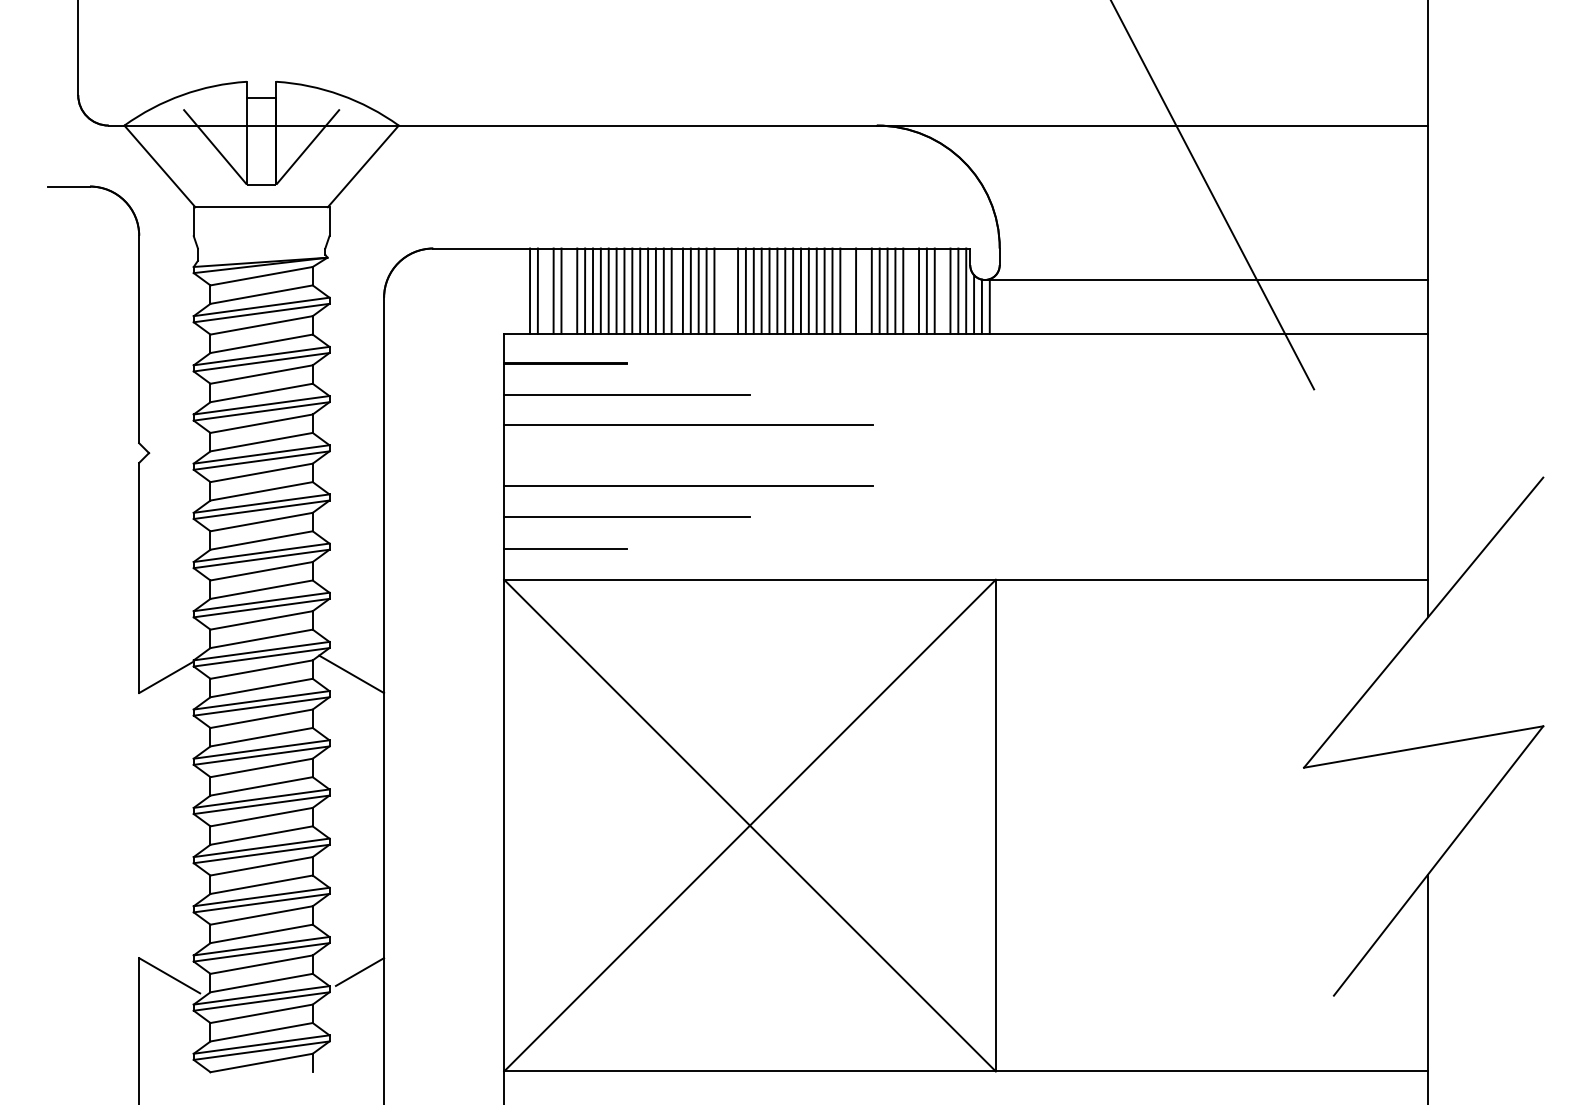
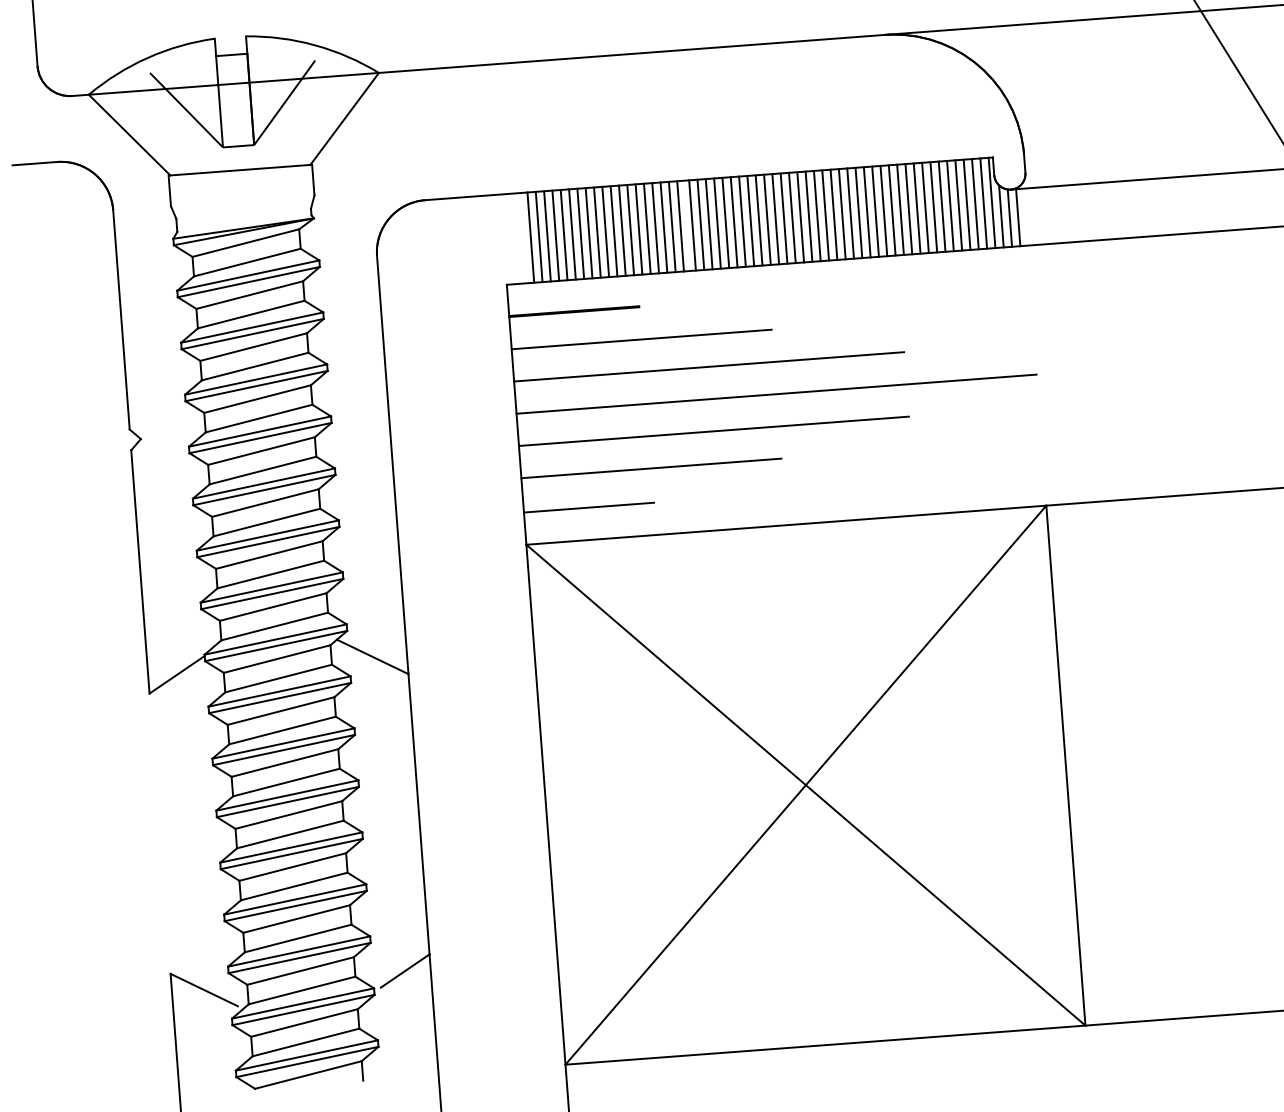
line: (545, 290) -> (547, 235), added
line: (569, 290) -> (572, 233), added
line: (722, 290) -> (734, 221), added
line: (730, 290) -> (742, 220), added
line: (848, 290) -> (867, 211), added
line: (863, 290) -> (883, 210), added
line: (911, 290) -> (934, 206), added
line: (942, 290) -> (966, 204), added
line: (749, 455) -> (775, 393), added

